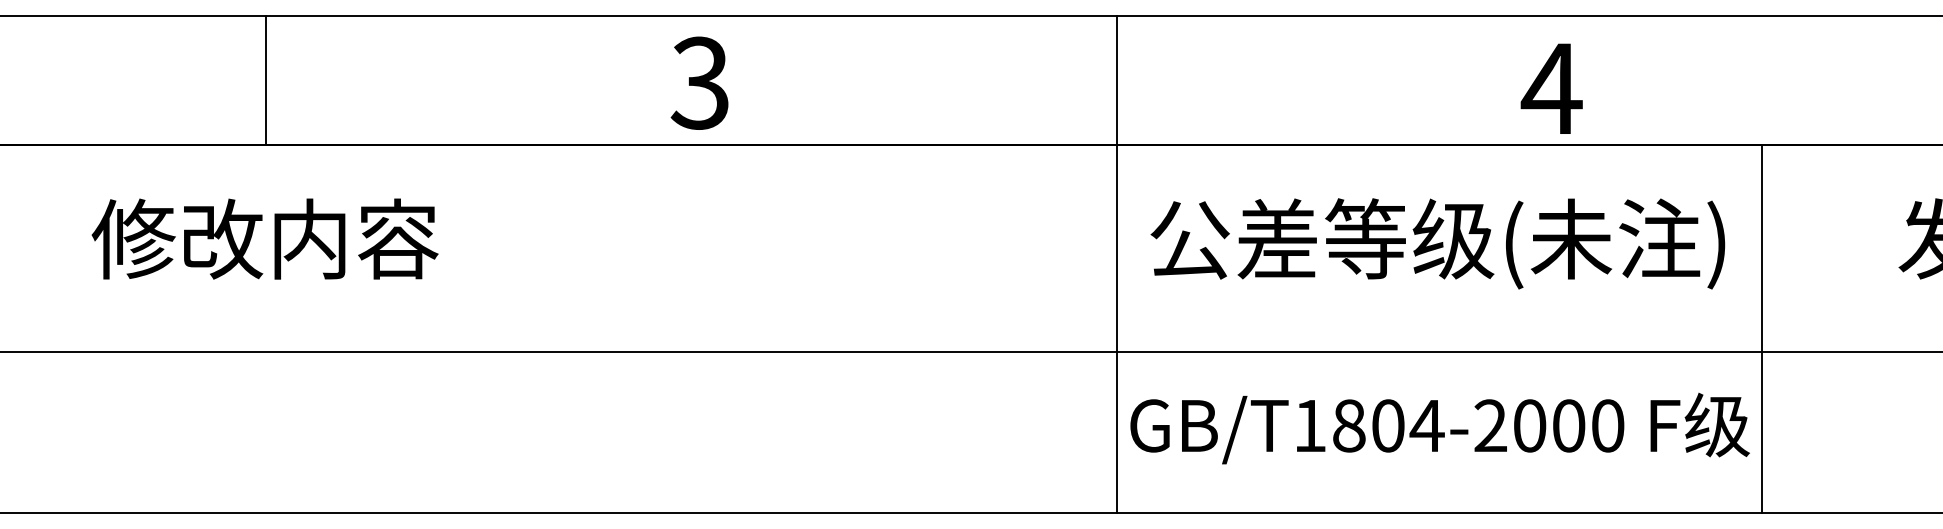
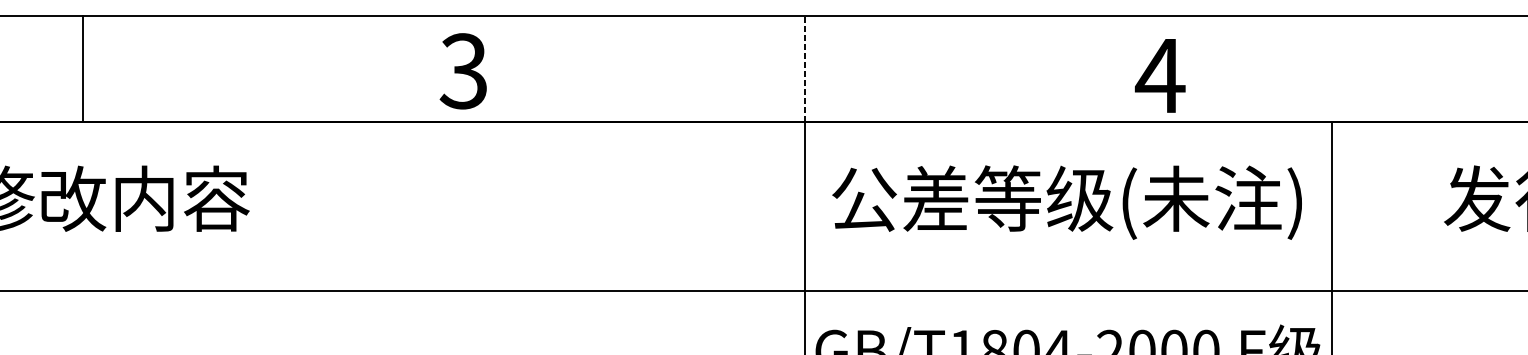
line: (265, 79) -> (82, 68), moved
line: (1117, 79) -> (805, 68), solid -> dashed

